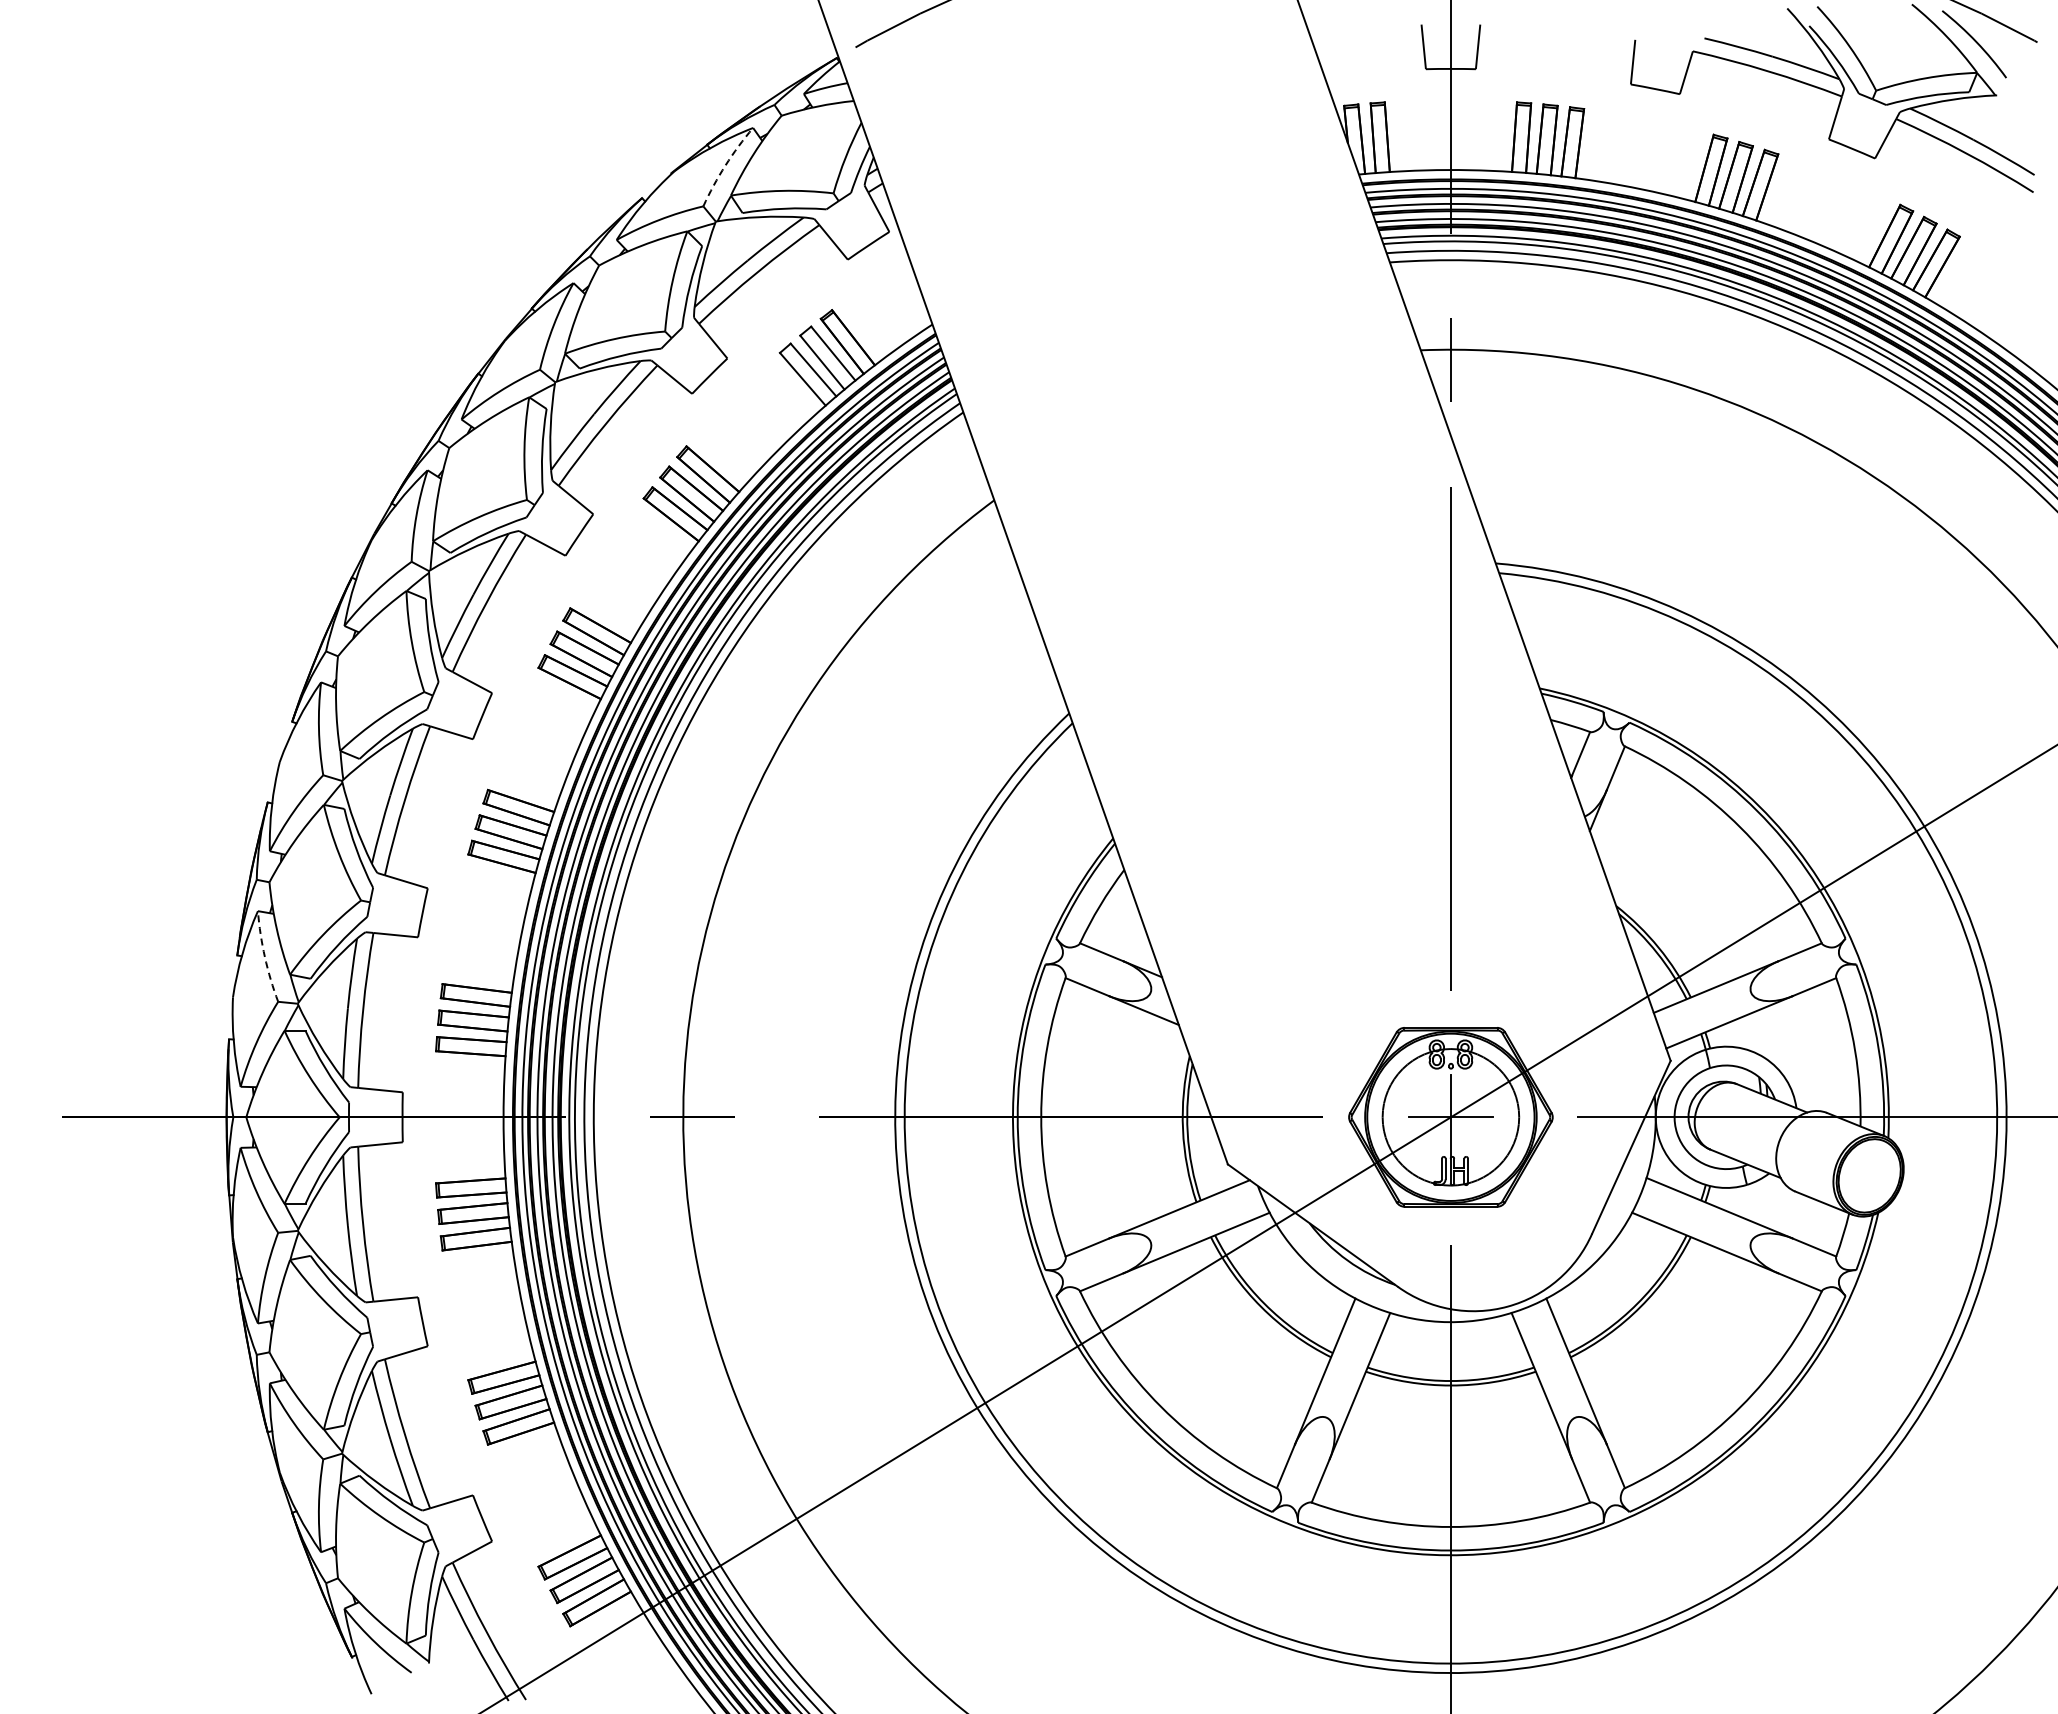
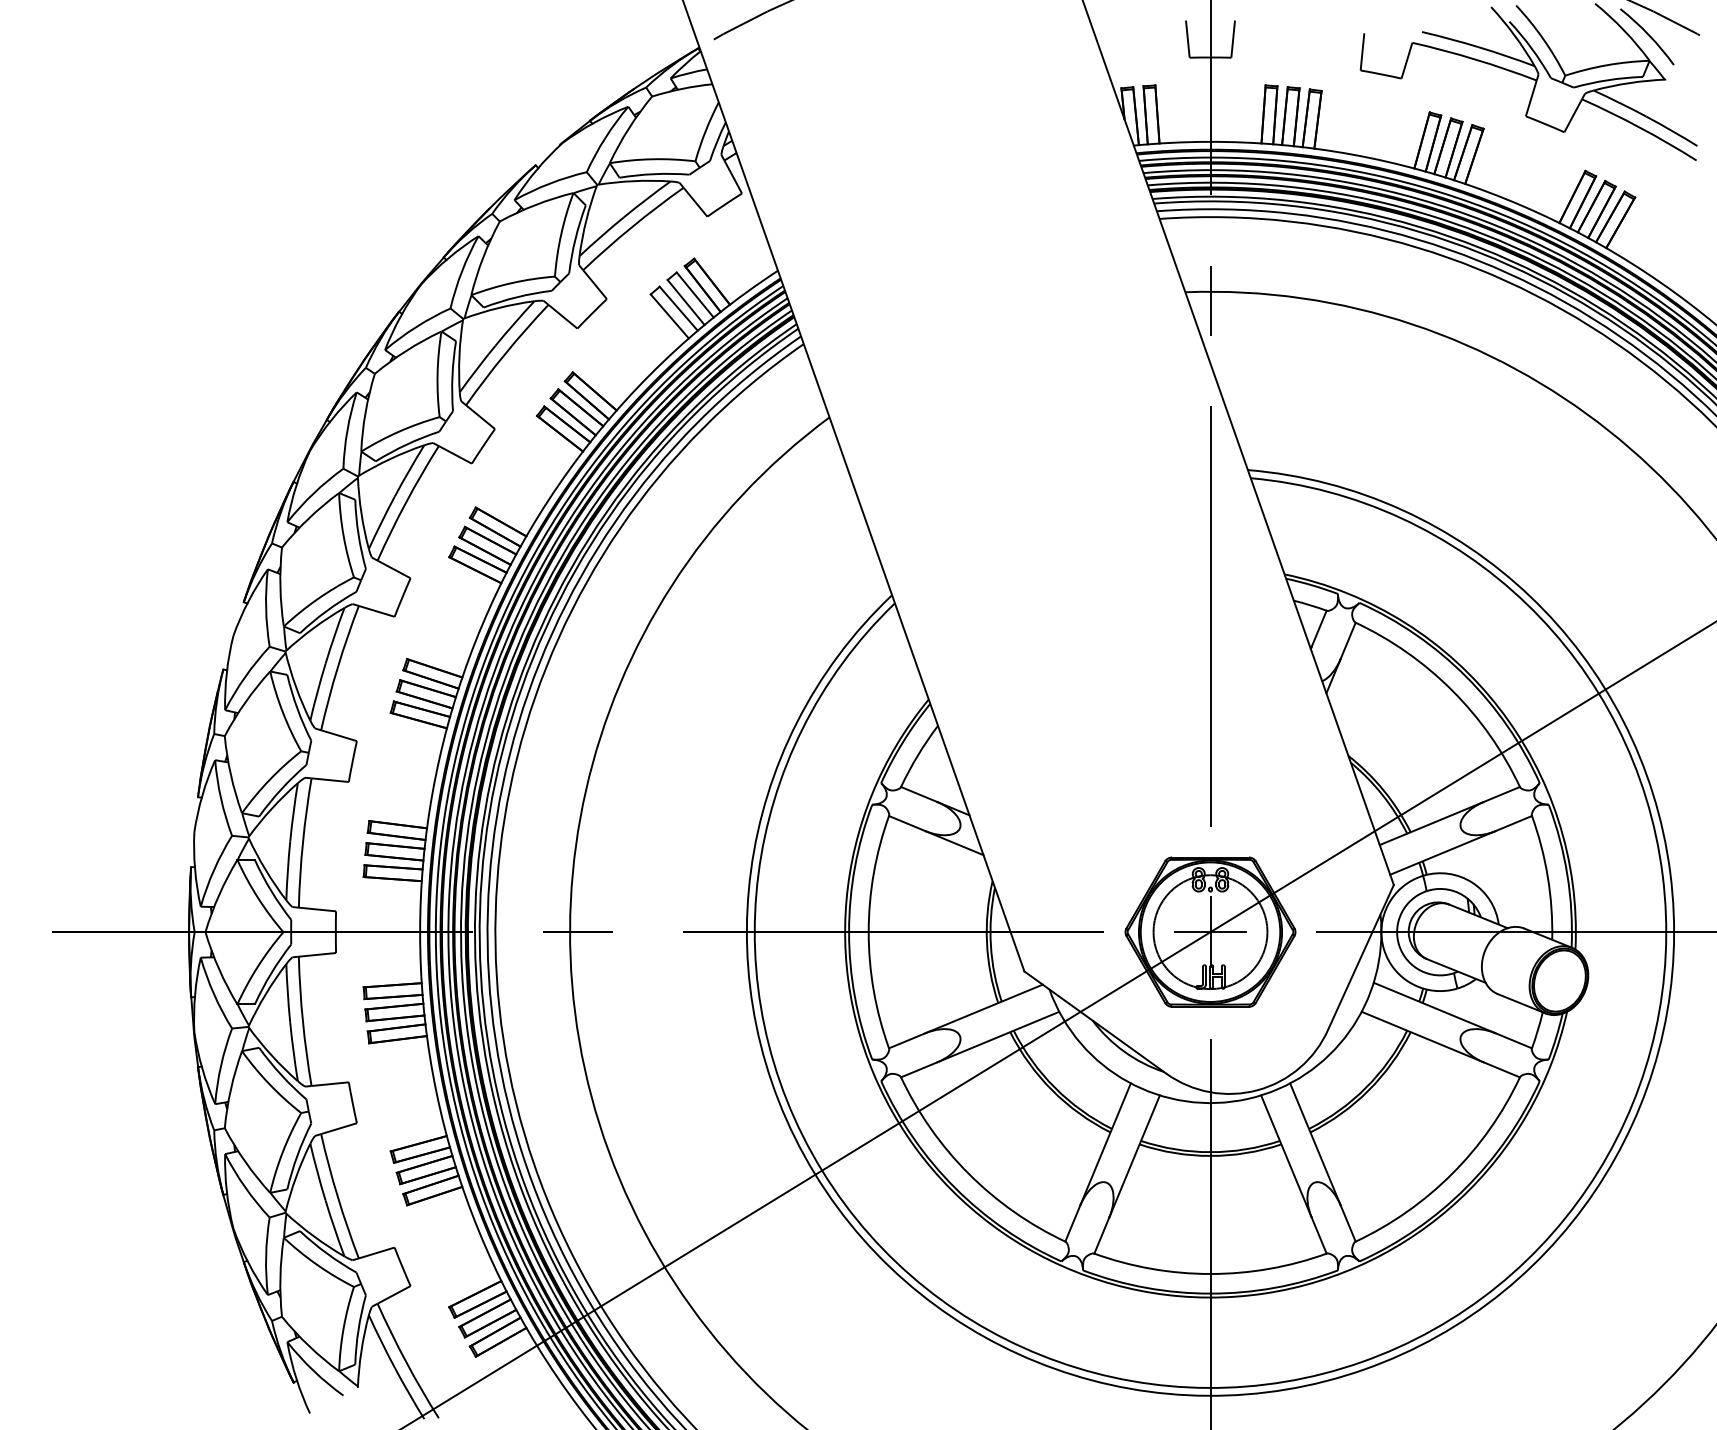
arc: (725, 165) -> (605, 138), dashed -> solid
arc: (264, 957) -> (220, 798), dashed -> solid

